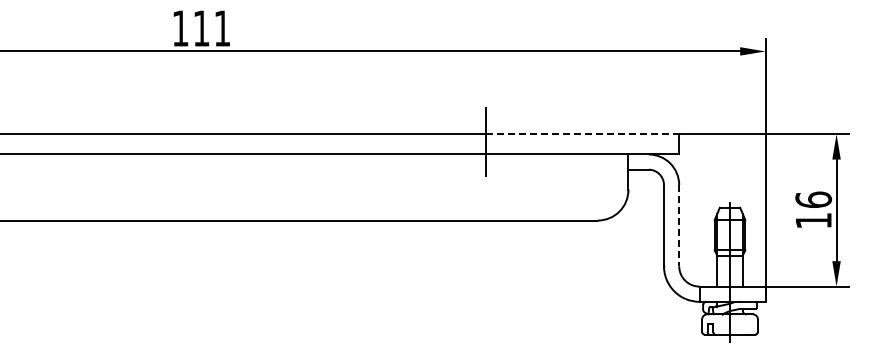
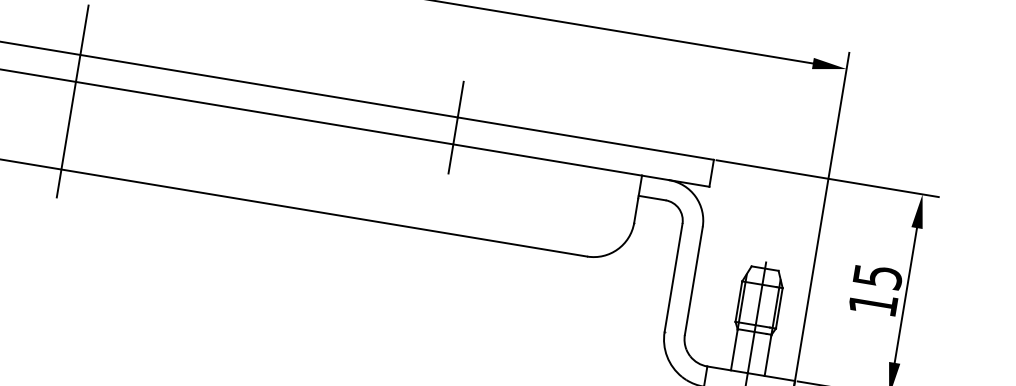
line: (582, 134) -> (585, 139), dashed -> solid
line: (201, 169) -> (72, 101), added
text: (813, 199) -> (877, 275), 16 -> 15
line: (679, 225) -> (694, 281), dashed -> solid

